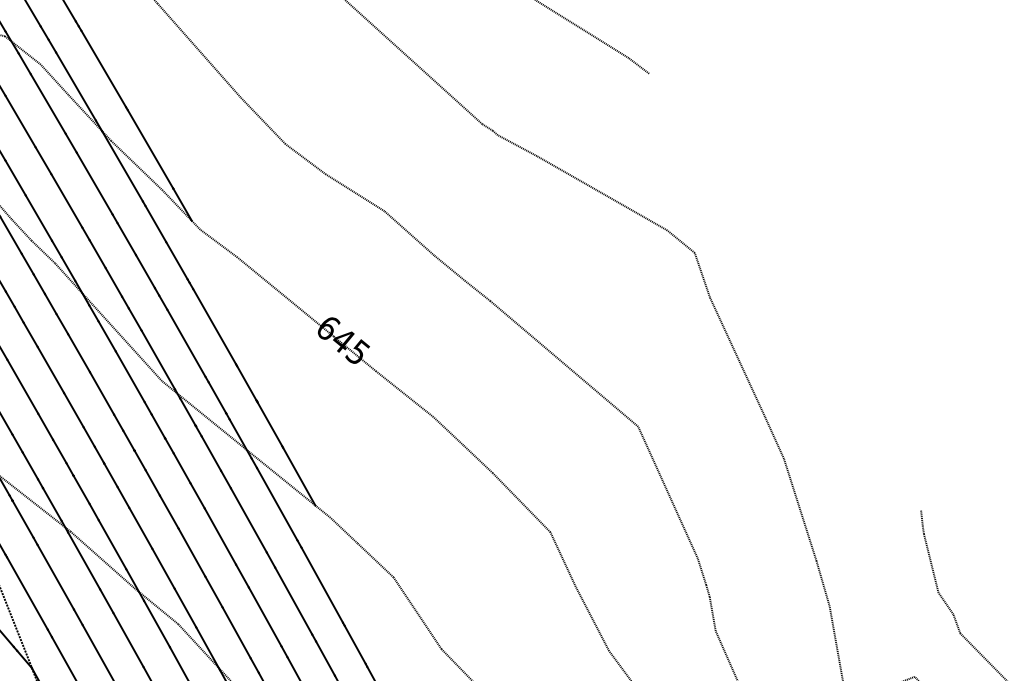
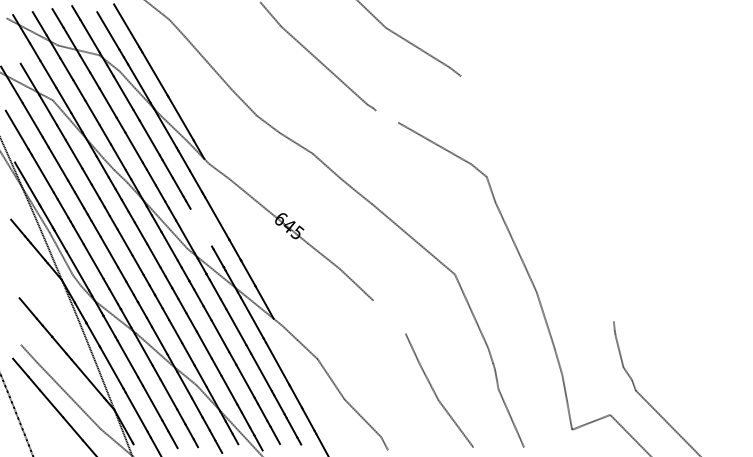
line: (518, 145) -> (387, 116), removed
line: (186, 343) -> (201, 227), removed
line: (521, 501) -> (389, 316), removed

